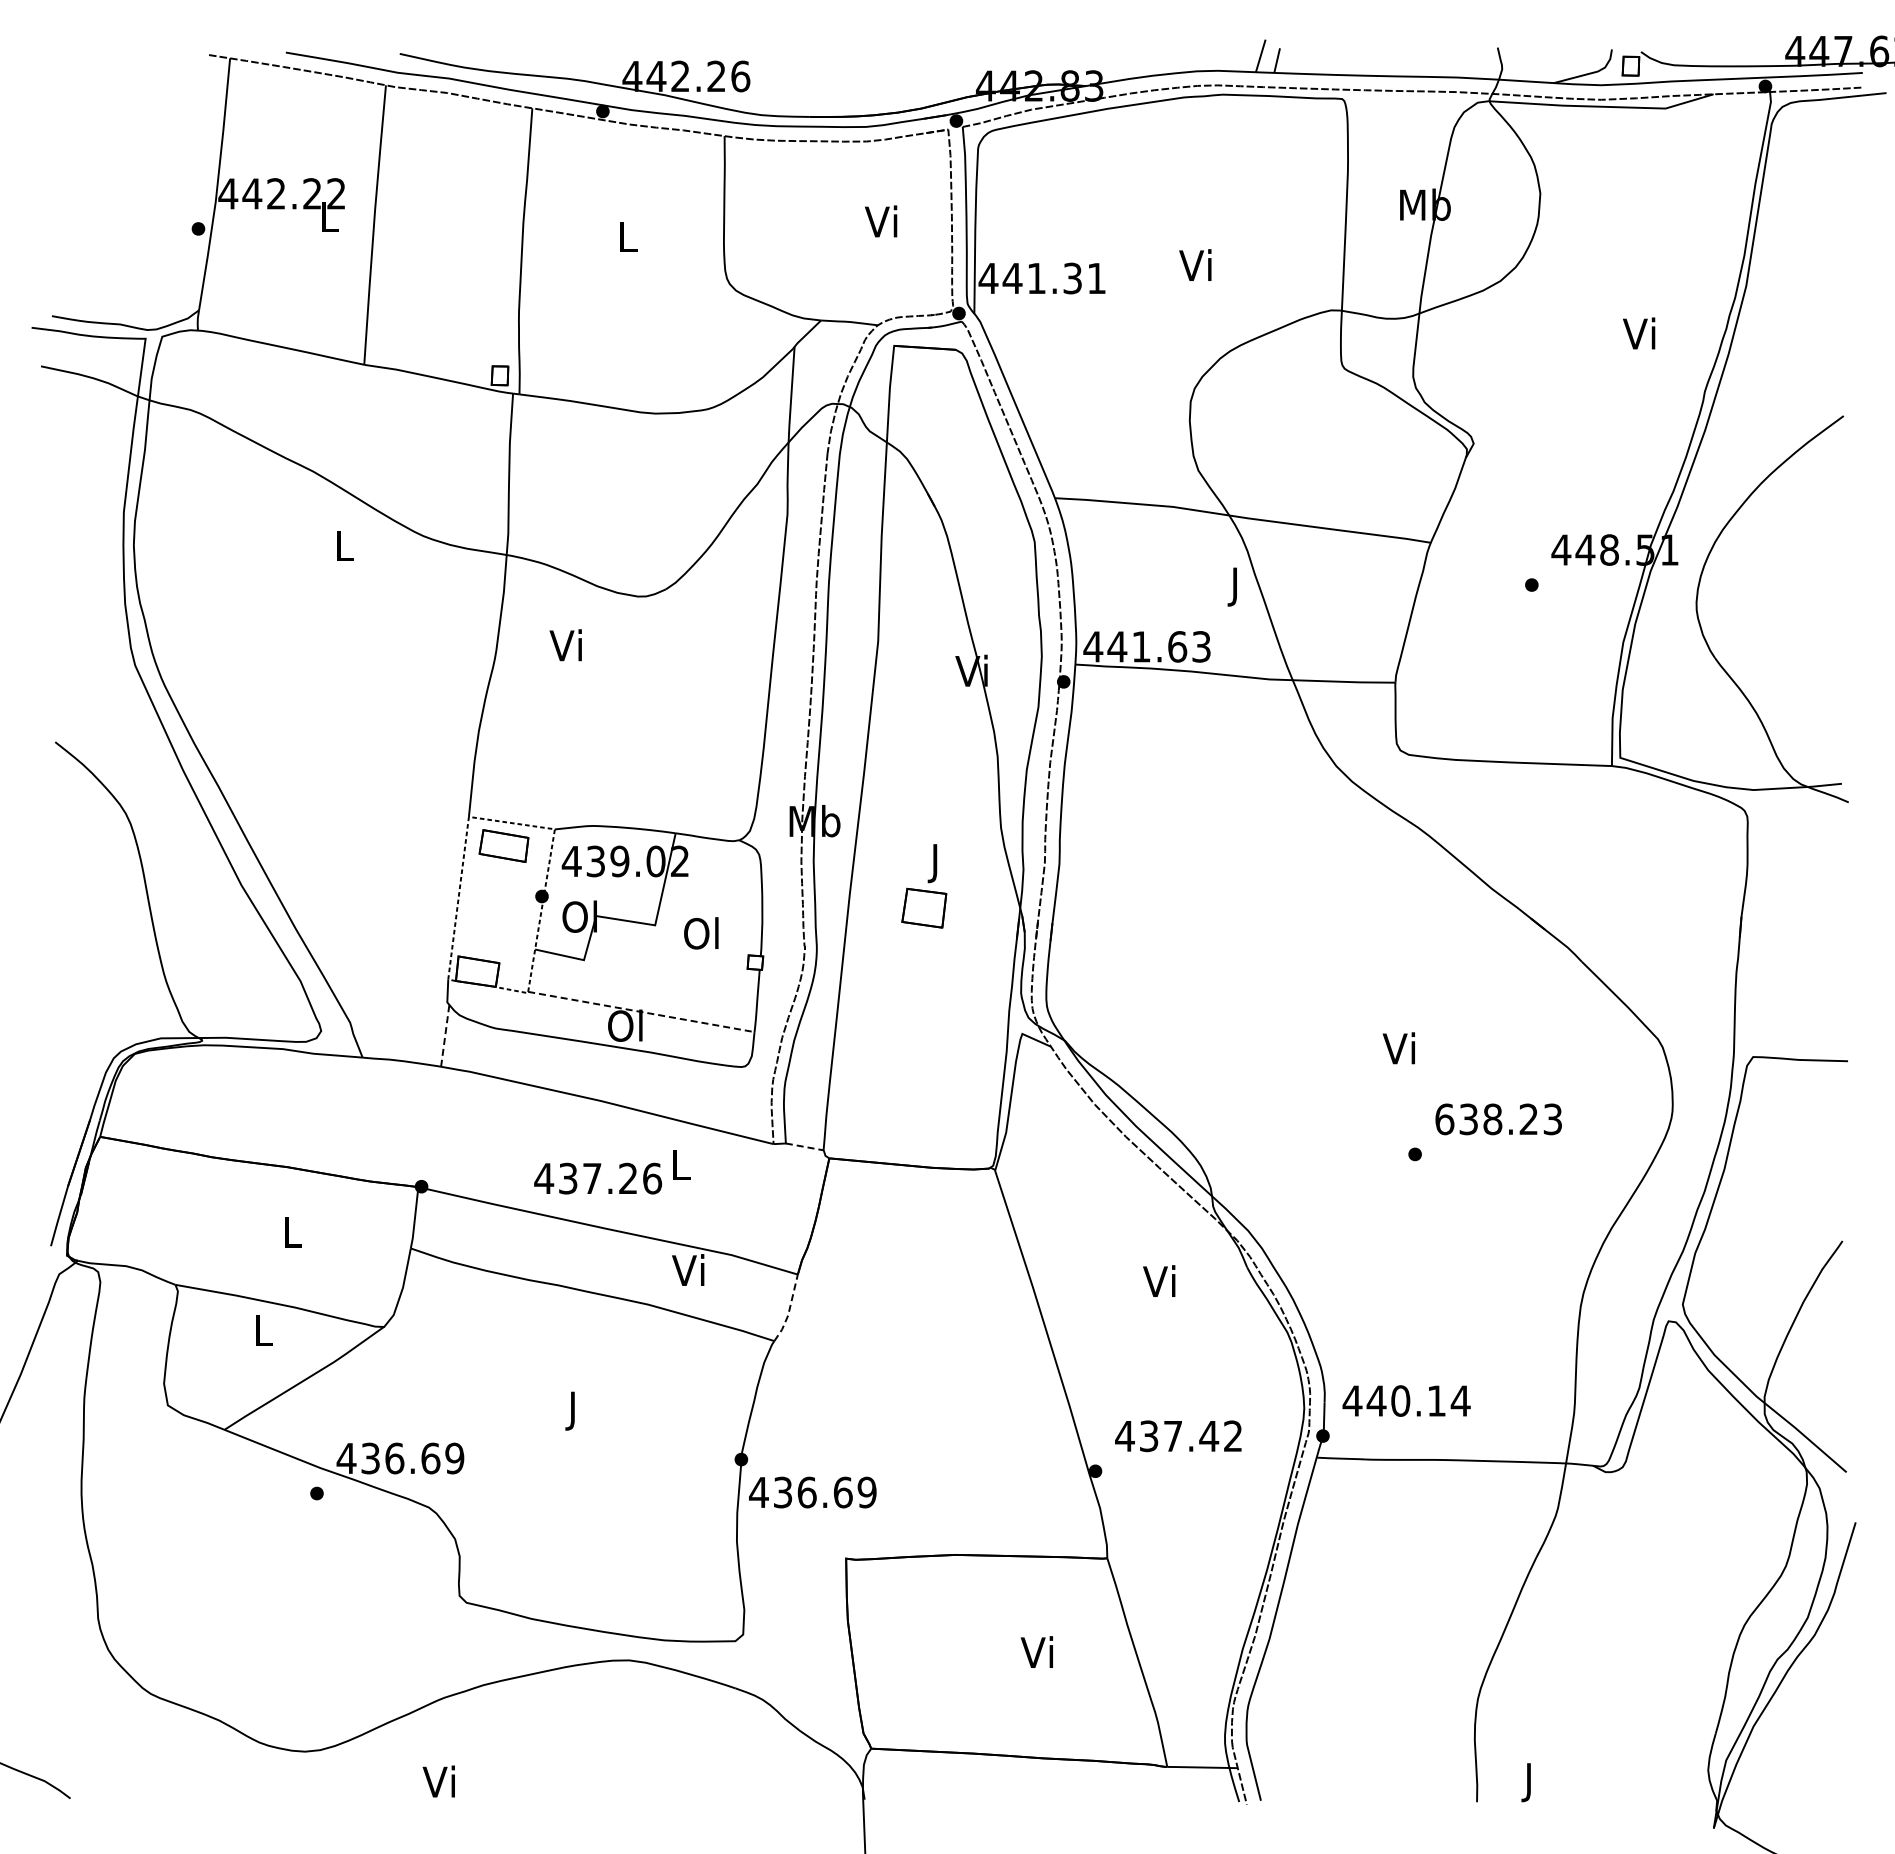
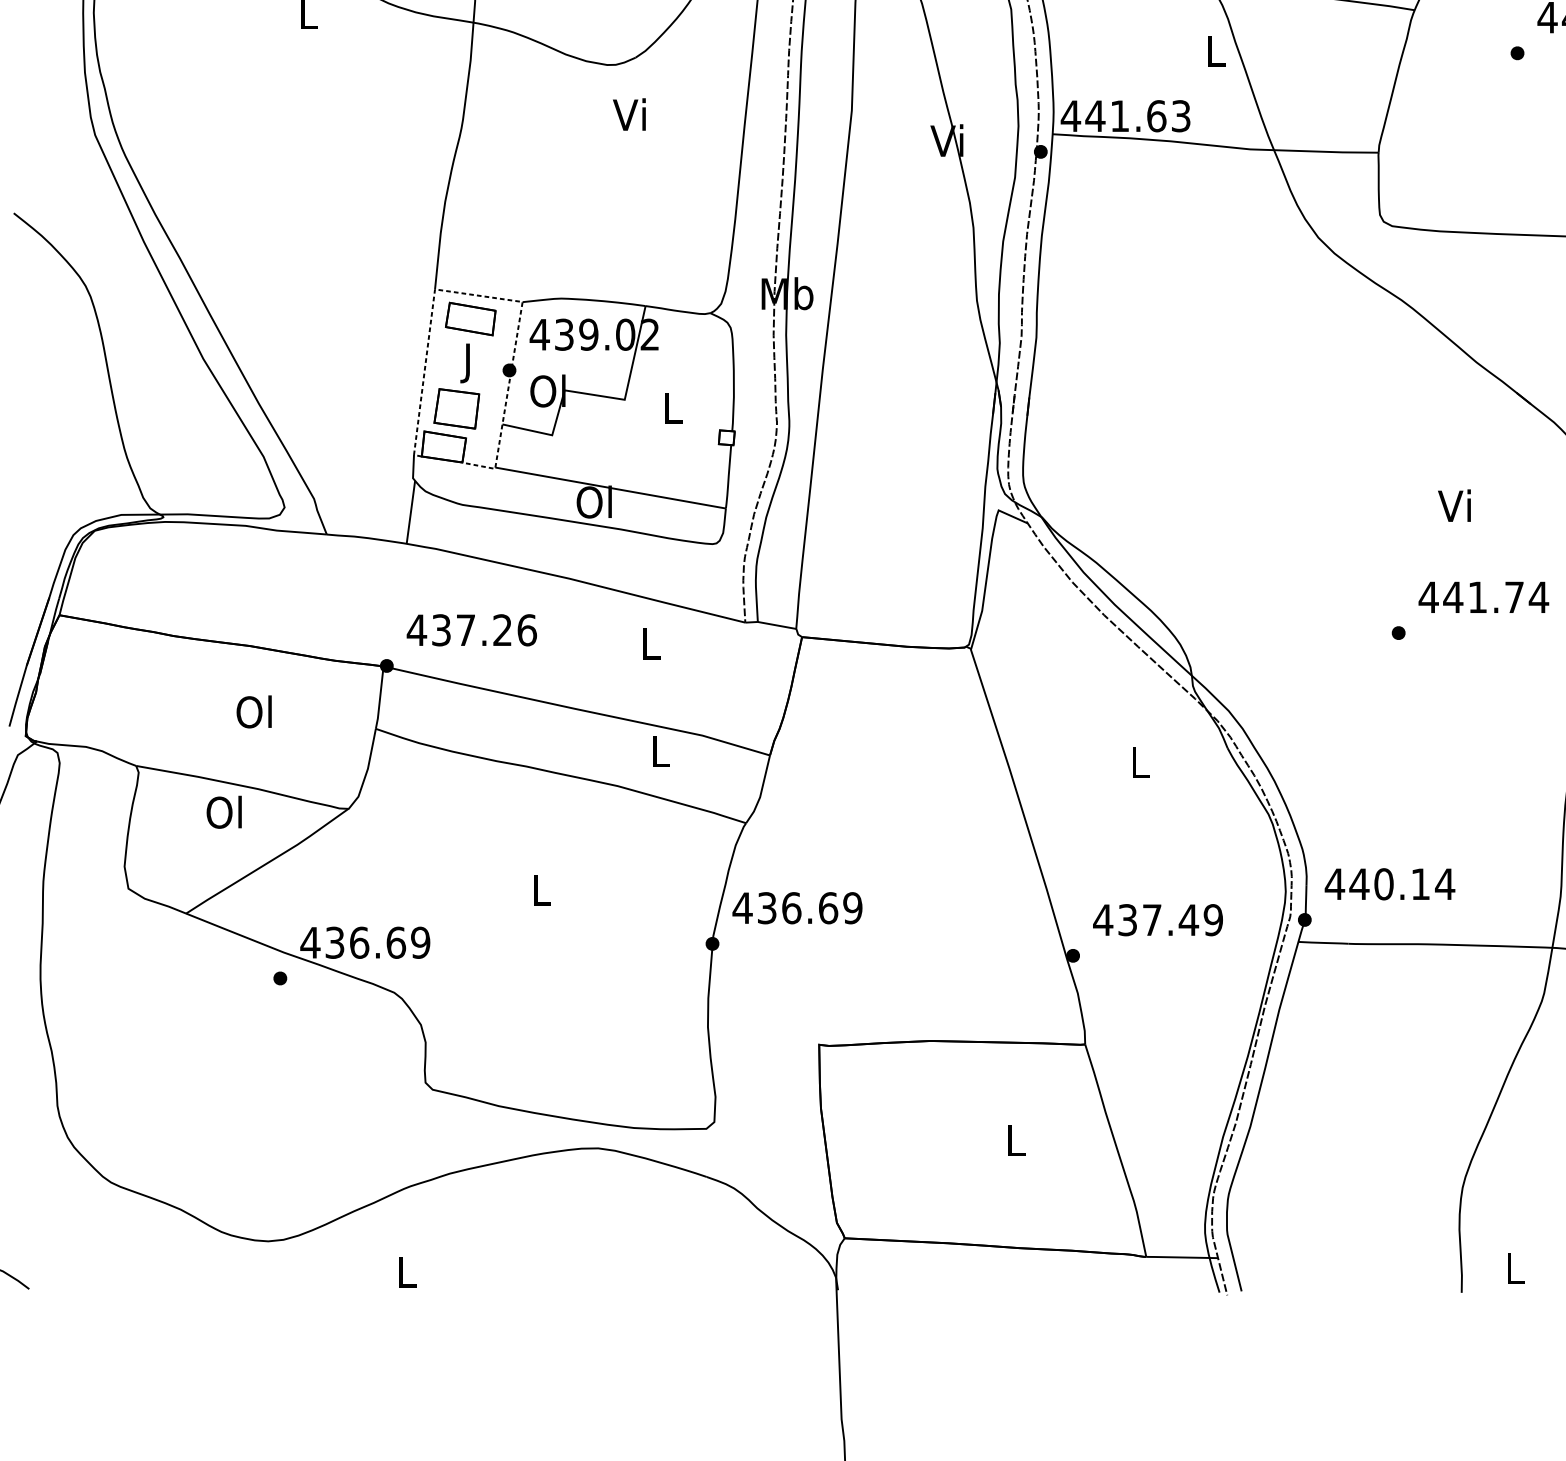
text: (1235, 586) -> (1215, 54), J -> L
text: (565, 645) -> (629, 114), moved
part: (924, 886) -> (457, 386), moved
text: (701, 933) -> (671, 408), Ol -> L
line: (641, 1011) -> (610, 487), dashed -> solid
line: (445, 1035) -> (411, 512), dashed -> solid
text: (1398, 1048) -> (1454, 505), moved
text: (1498, 1119) -> (1483, 597), 638.23 -> 441.74
line: (805, 1147) -> (777, 626), dashed -> solid
text: (598, 1178) -> (472, 630), moved
text: (291, 1231) -> (254, 711), L -> Ol
text: (688, 1269) -> (658, 750), Vi -> L
text: (1159, 1280) -> (1138, 761), Vi -> L
line: (789, 1309) -> (761, 791), dashed -> solid
text: (261, 1330) -> (223, 812), L -> Ol
text: (573, 1410) -> (541, 893), J -> L
text: (1232, 1436) -> (1212, 920), 437.42 -> 437.49
text: (812, 1492) -> (797, 908), moved
text: (1036, 1651) -> (1013, 1139), Vi -> L
text: (438, 1781) -> (404, 1271), Vi -> L
text: (1529, 1782) -> (1515, 1272), J -> L

